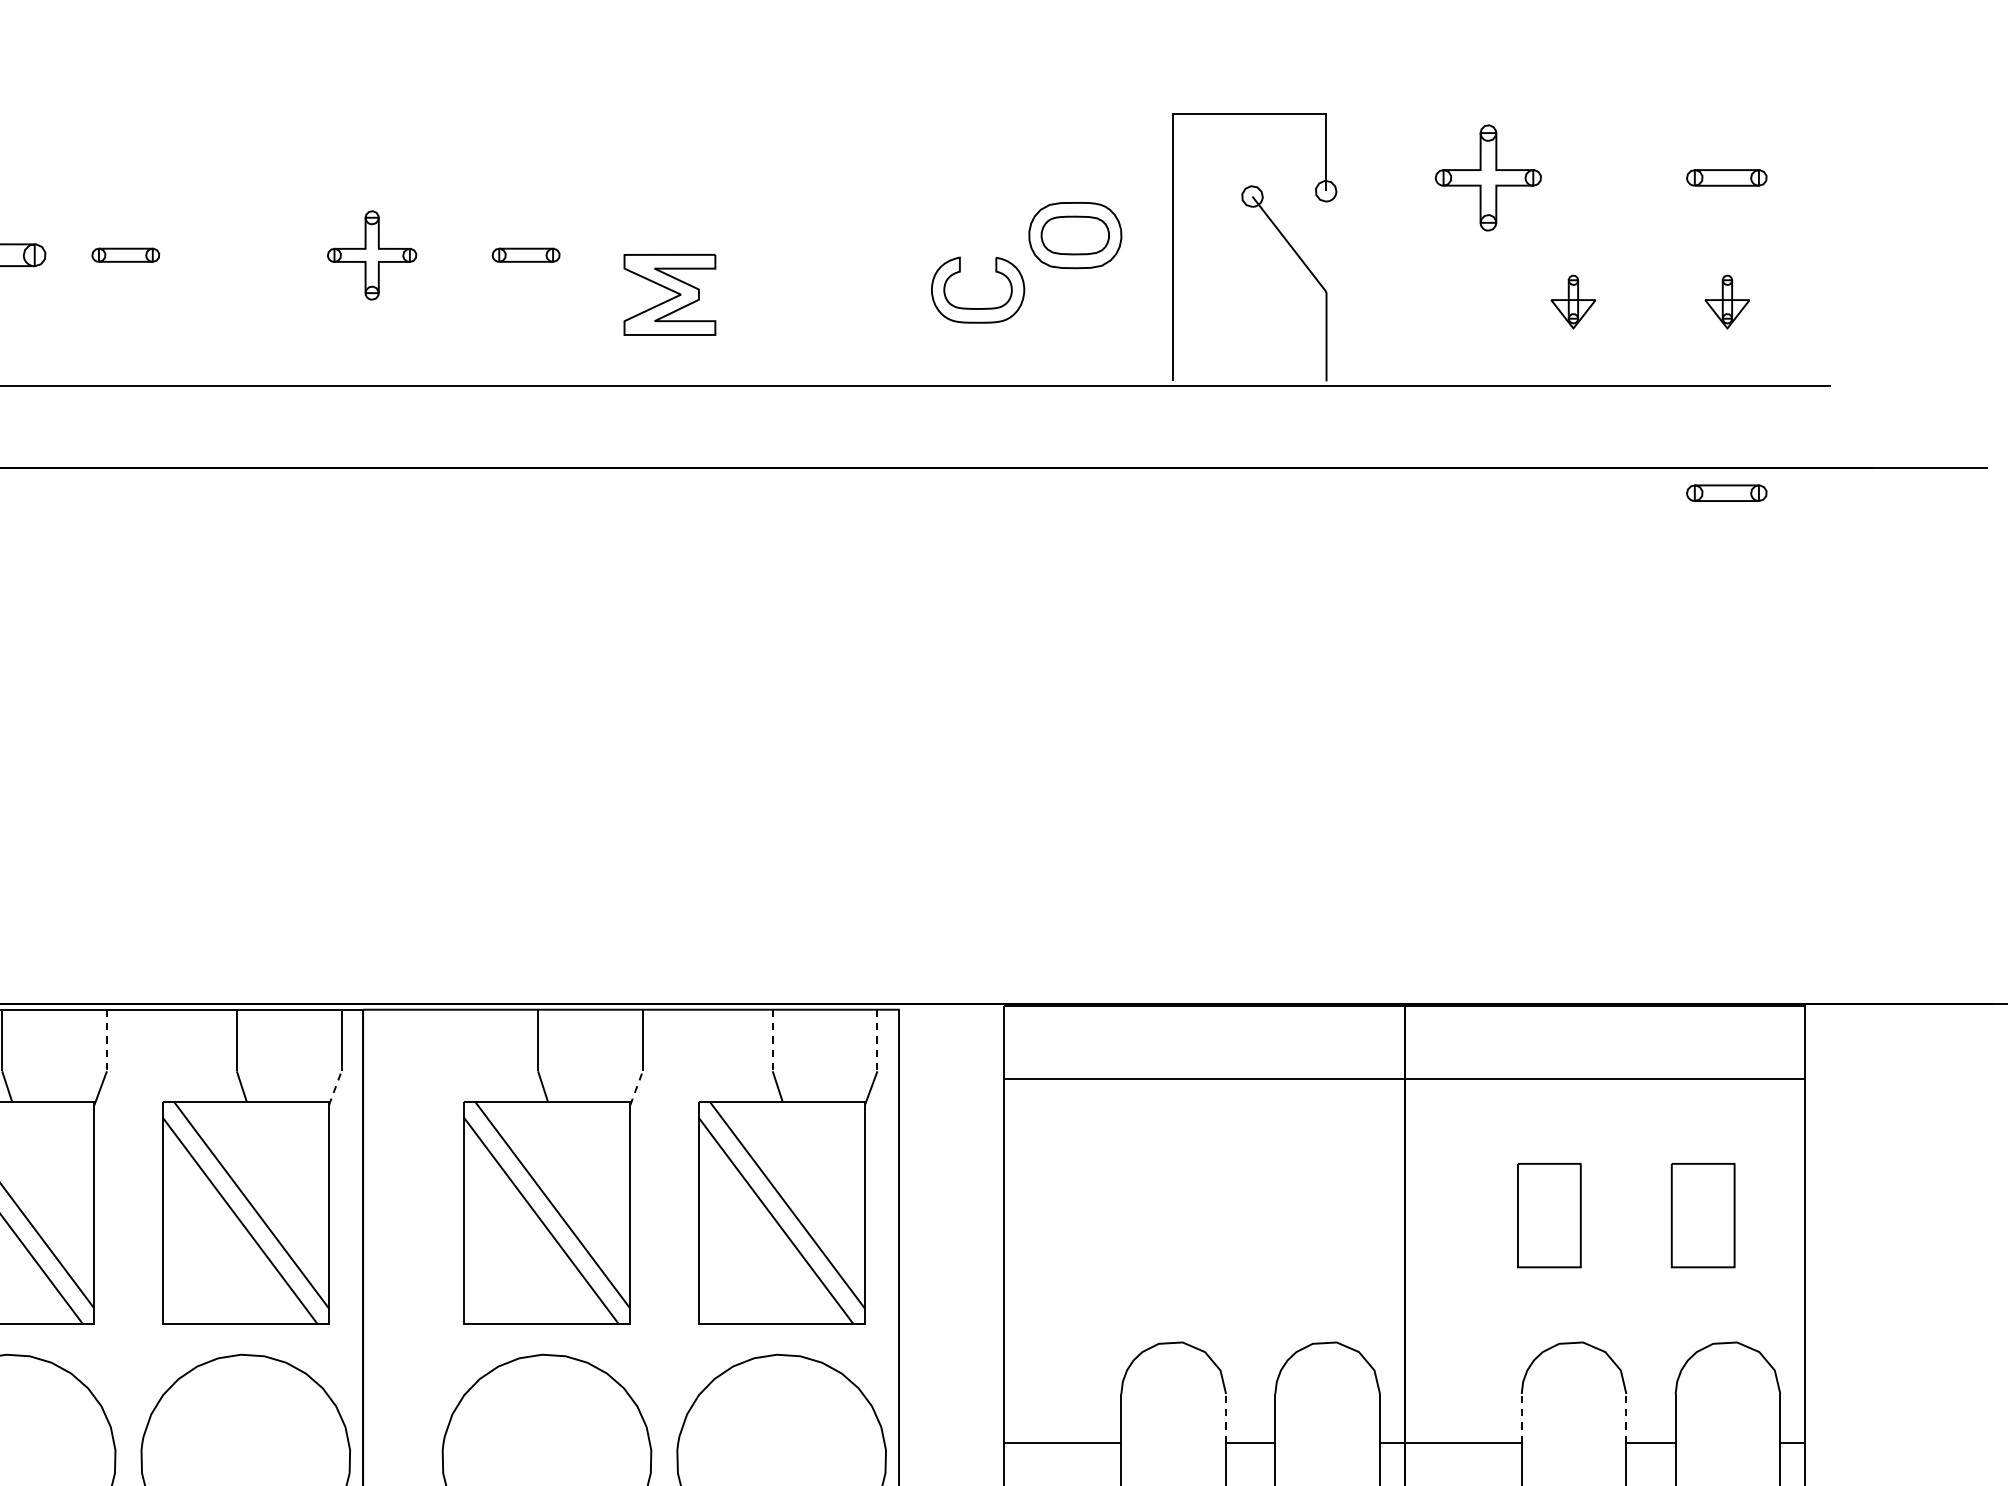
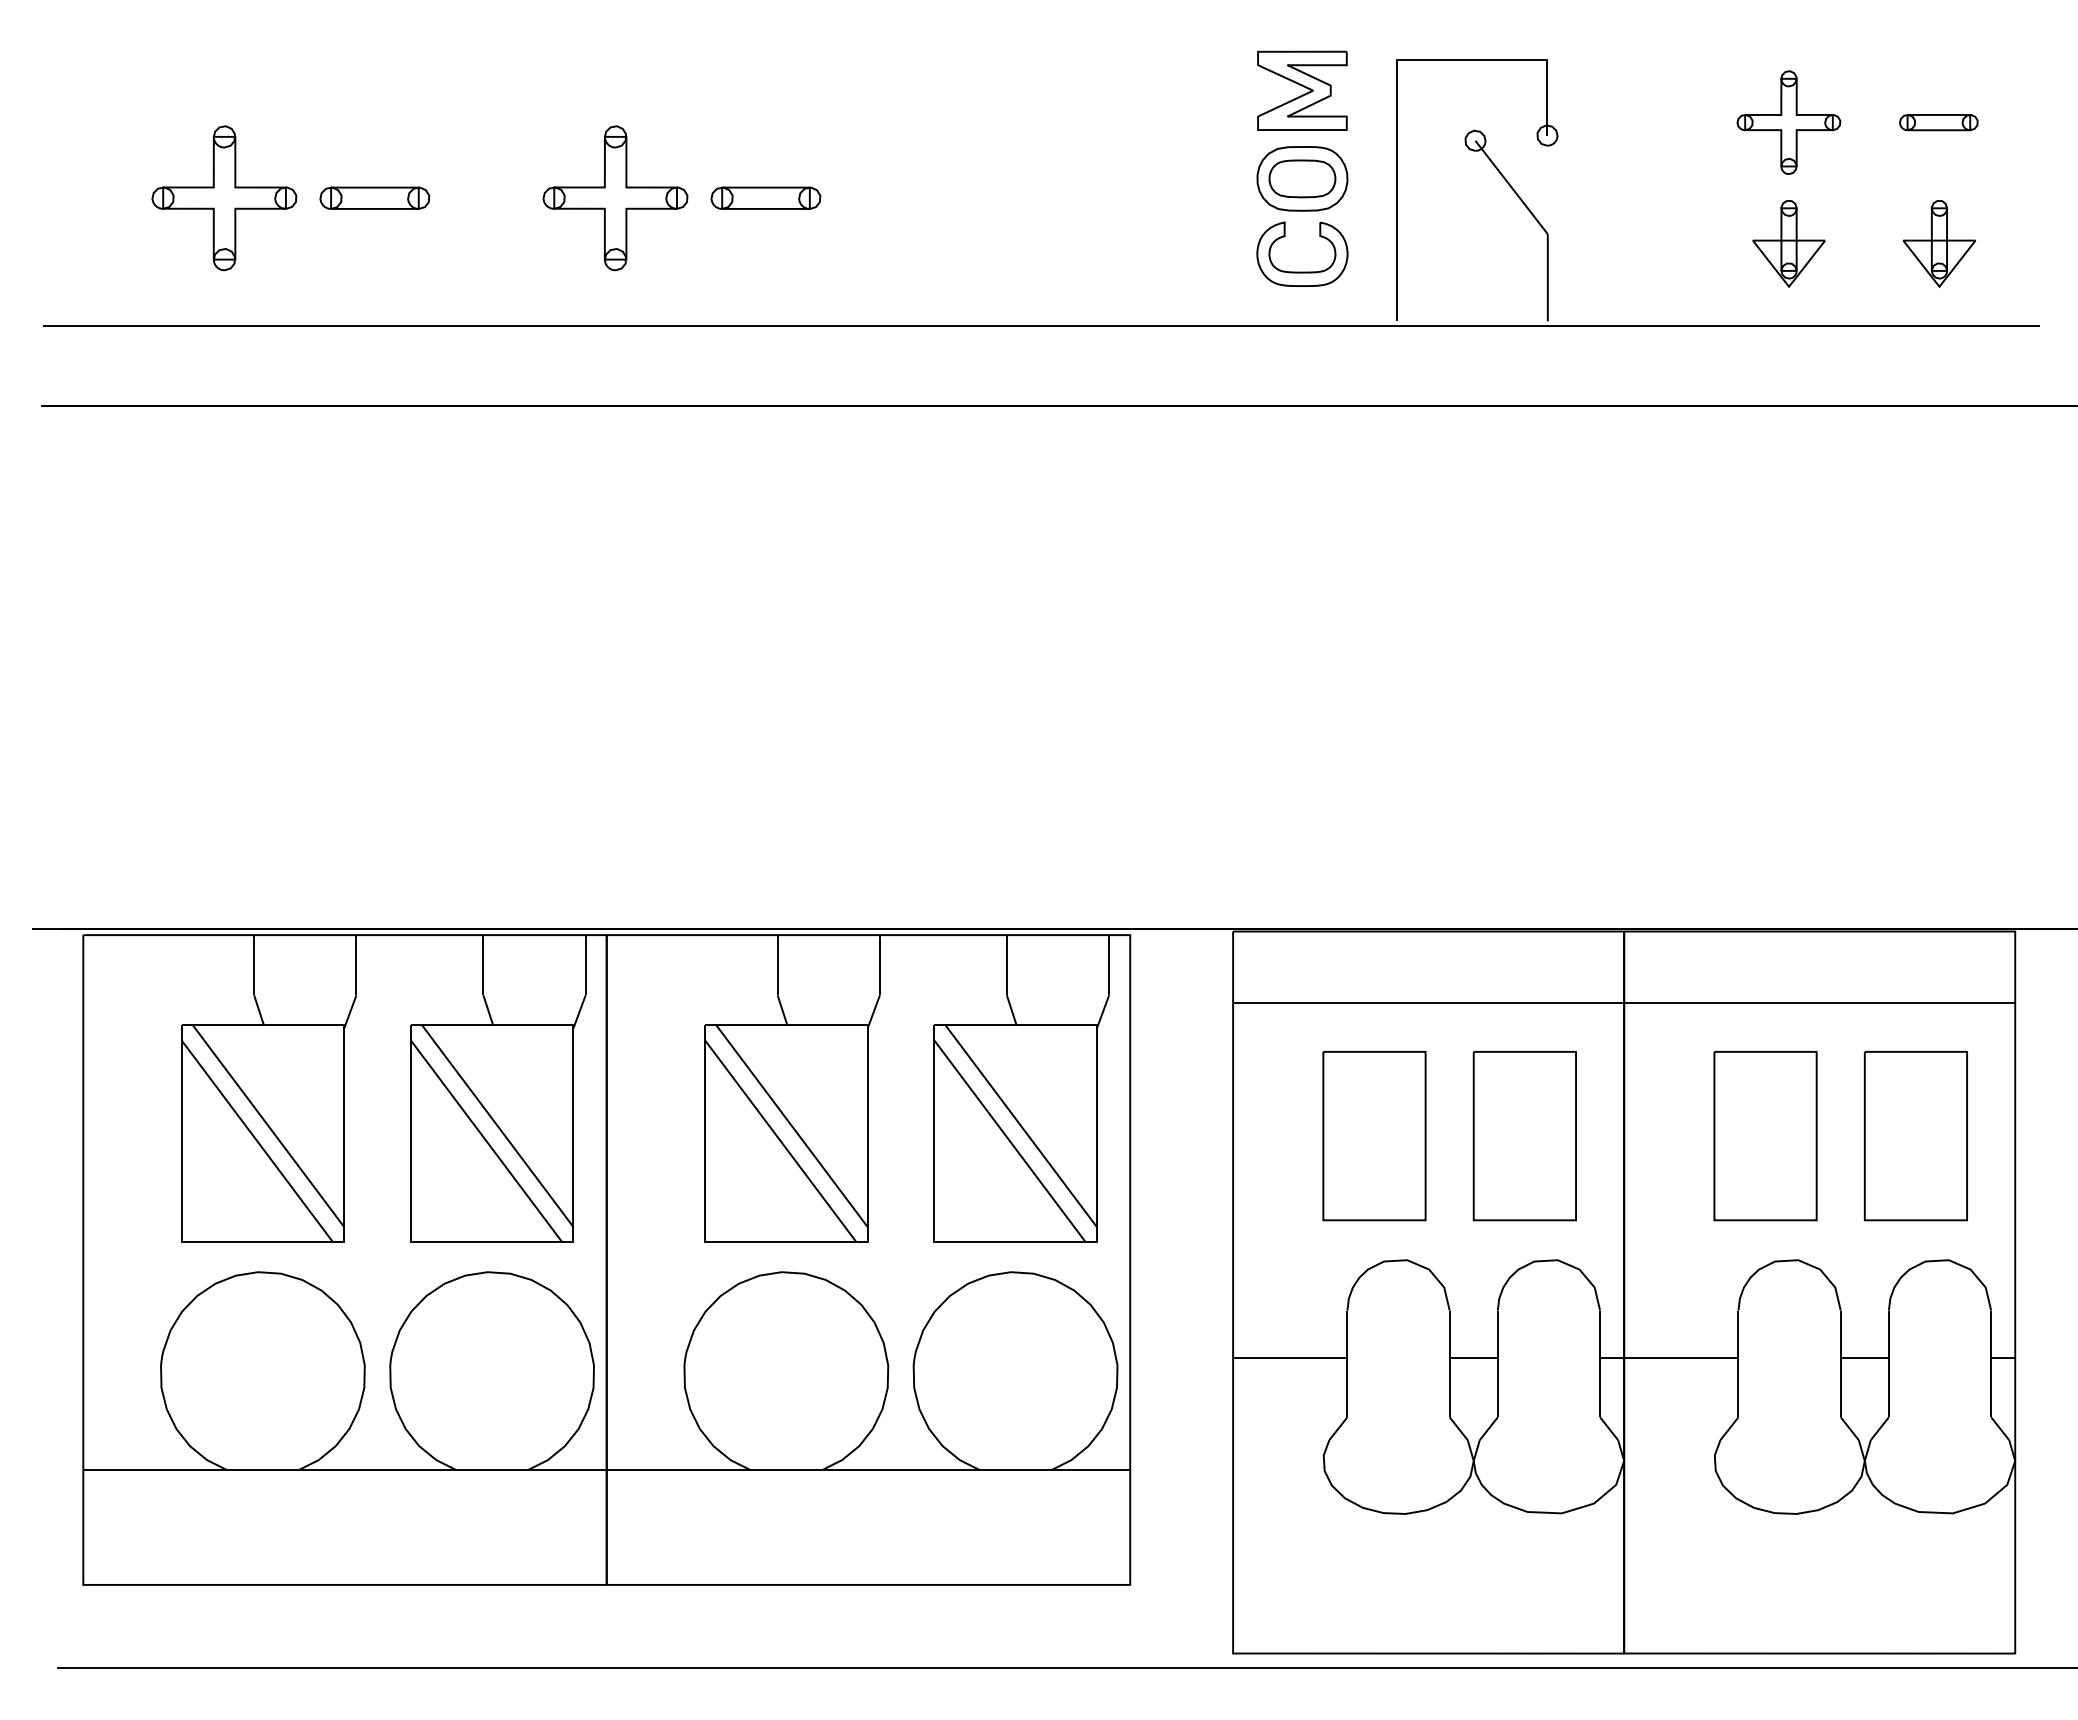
part: (1487, 177) -> (1788, 122), moved
part: (125, 254) -> (374, 197), size x1.67
part: (525, 254) -> (765, 197), size x1.67
part: (372, 255) -> (615, 198), size x1.67
part: (670, 294) -> (1302, 90), moved
part: (1572, 301) -> (1788, 243), size x1.67
part: (1727, 301) -> (1939, 243), size x1.67
part: (978, 307) -> (1302, 271), moved
part: (1726, 493) -> (1938, 430), removed
line: (106, 1040) -> (356, 965), dashed -> solid
line: (772, 1040) -> (1006, 965), dashed -> solid
line: (877, 1040) -> (1109, 965), dashed -> solid
line: (335, 1087) -> (579, 1011), dashed -> solid
line: (636, 1087) -> (873, 1011), dashed -> solid
part: (1149, 1215) -> (1374, 1136), added
part: (1302, 1215) -> (1524, 1136), added
part: (1549, 1215) -> (1765, 1136), size x1.67
part: (1702, 1215) -> (1915, 1136), size x1.67
line: (1225, 1418) -> (1449, 1334), dashed -> solid
line: (1521, 1418) -> (1738, 1334), dashed -> solid
line: (1626, 1418) -> (1840, 1334), dashed -> solid

